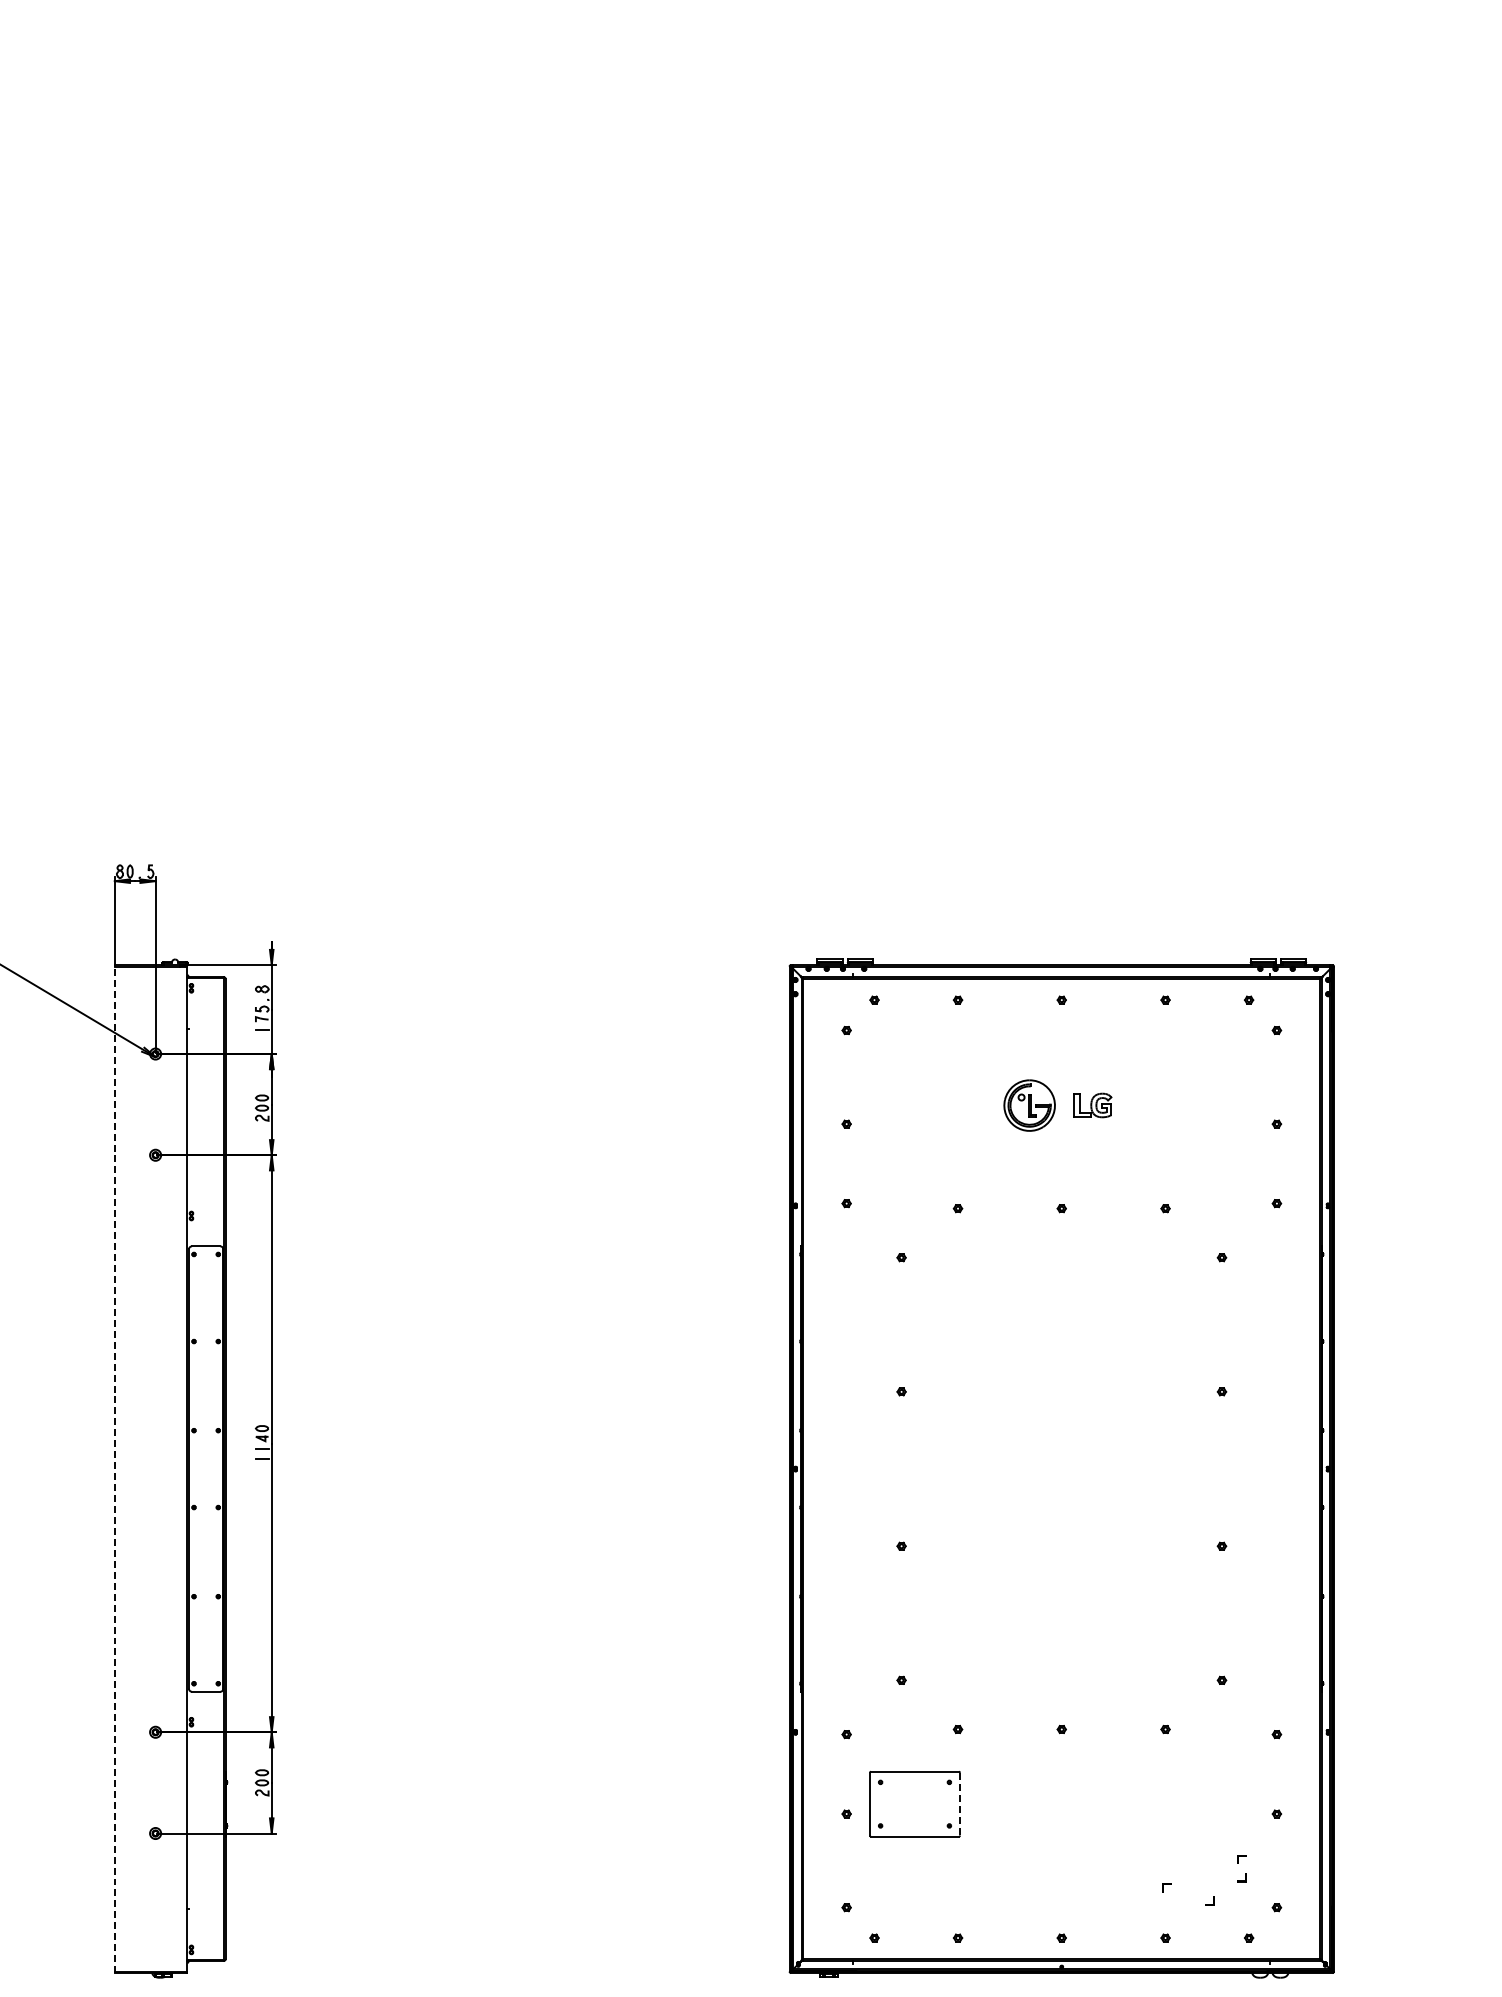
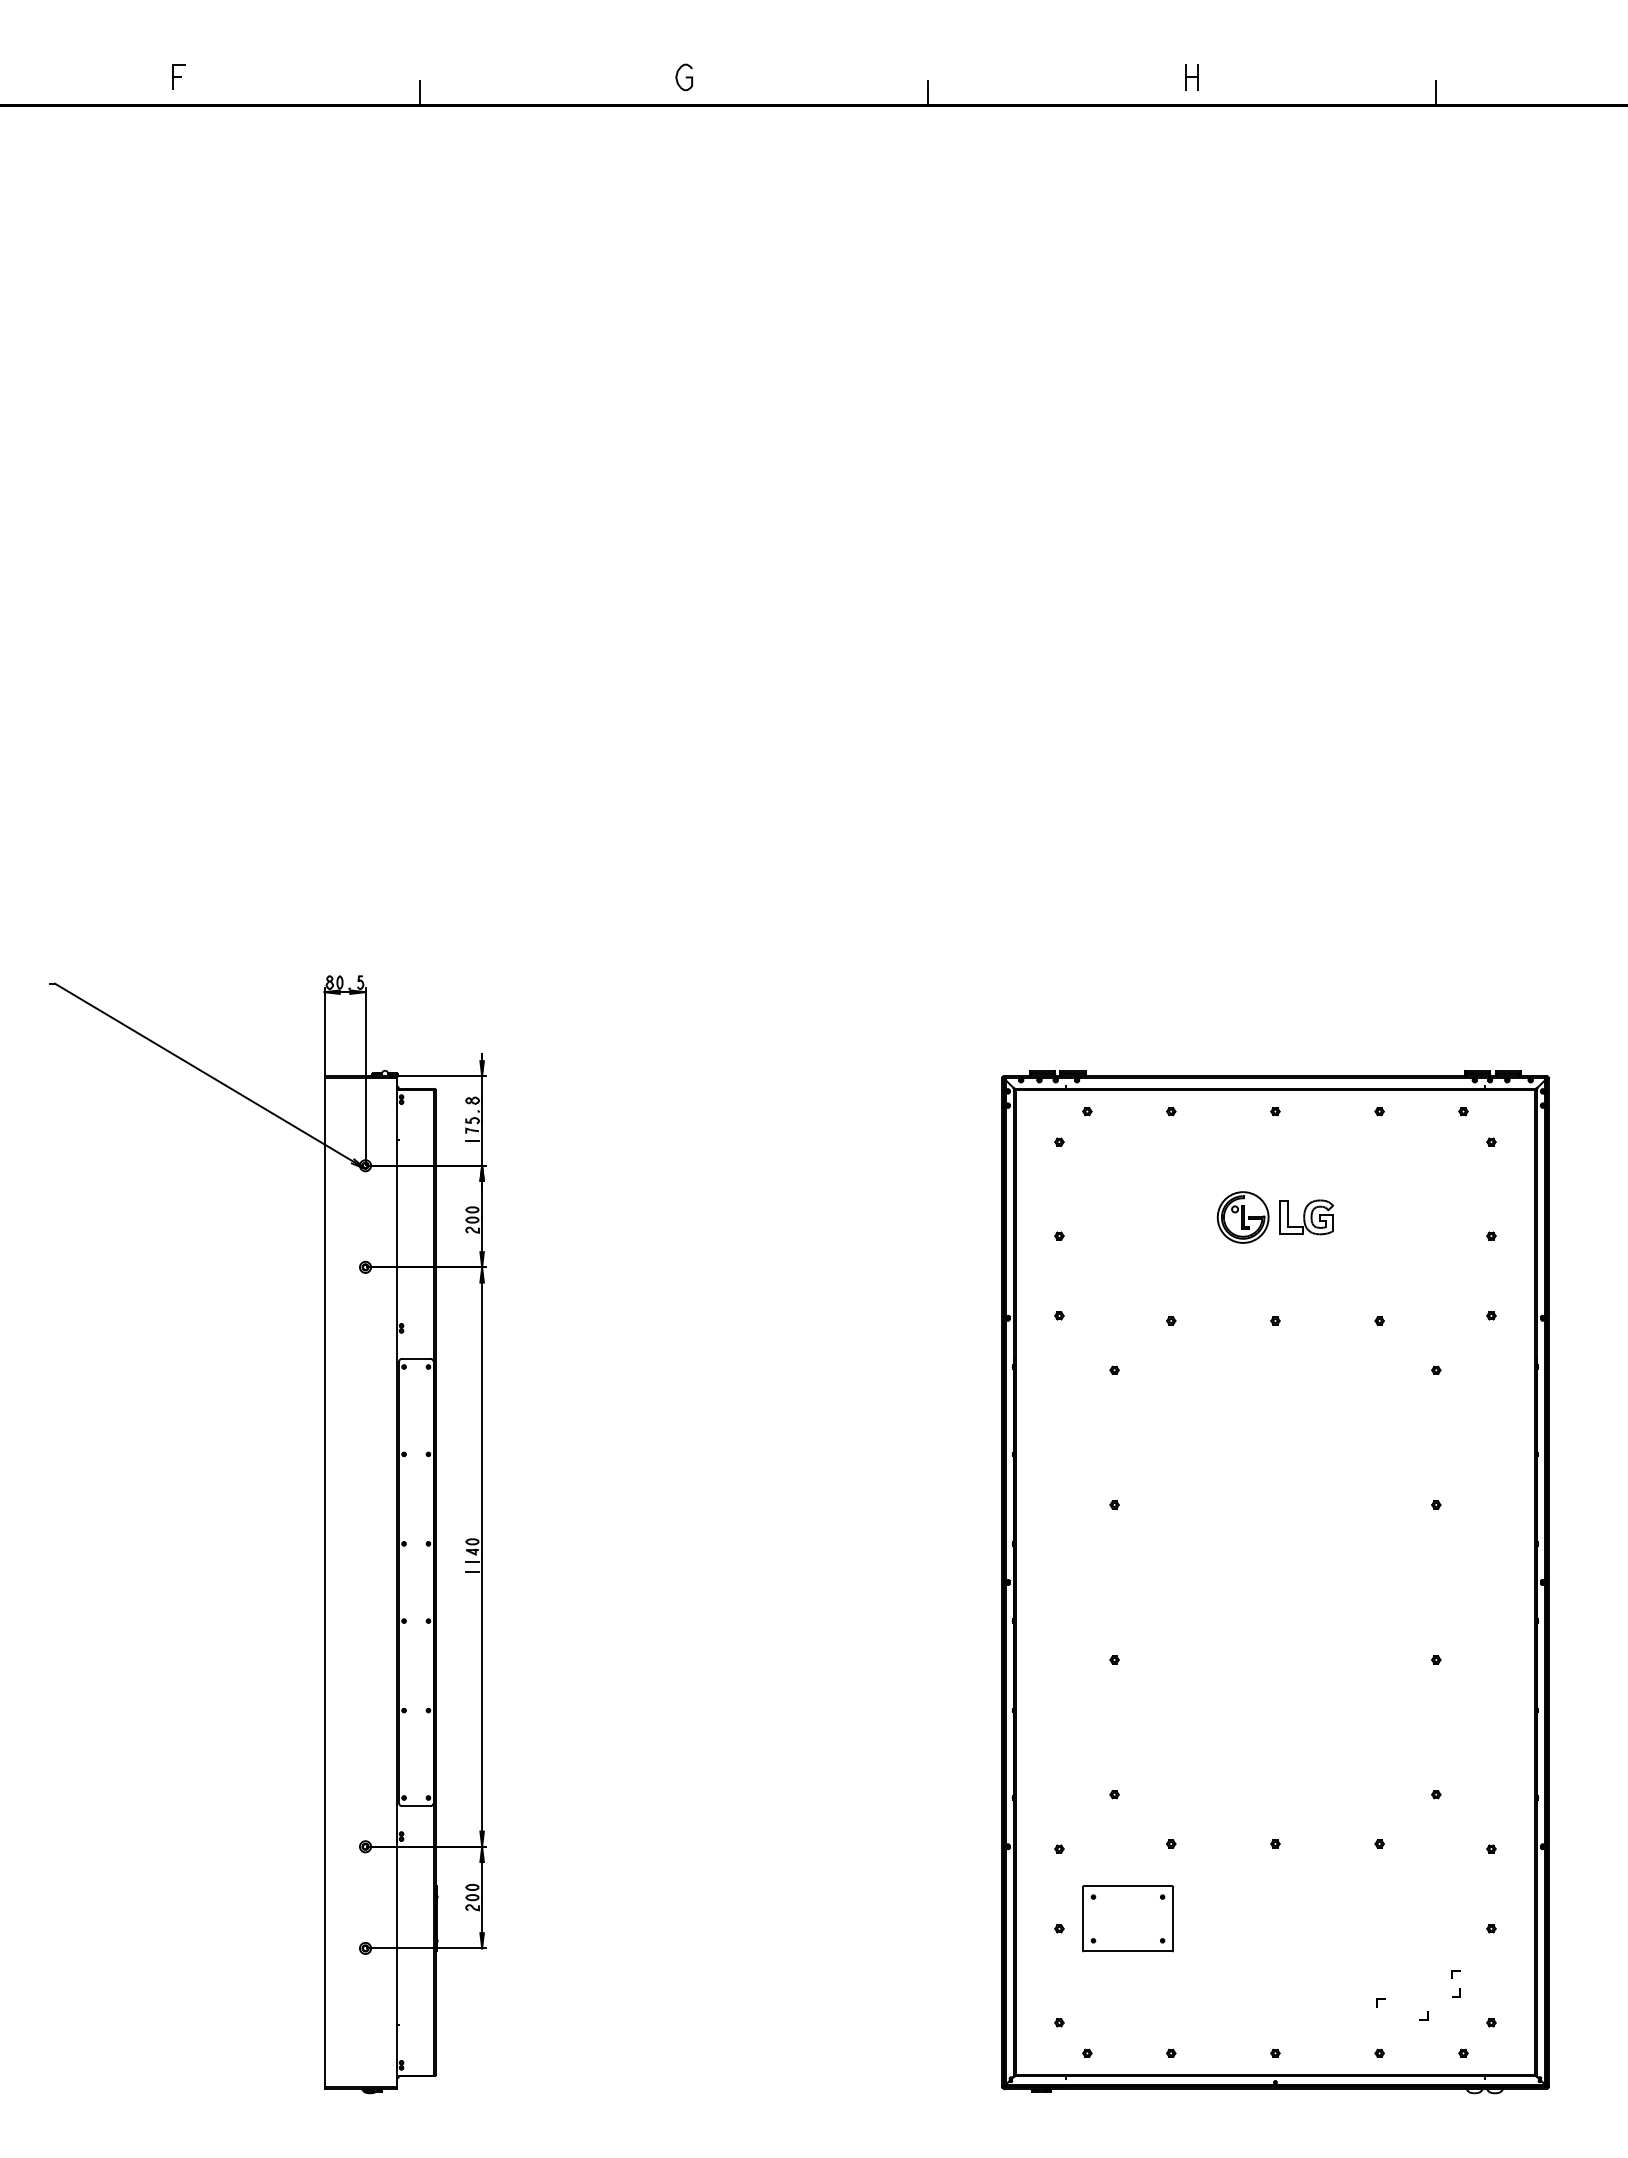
part: (1092, 1105) -> (1306, 1217), size x1.43
line: (114, 1469) -> (324, 1582), dashed -> solid
line: (960, 1803) -> (1173, 1918), dashed -> solid

